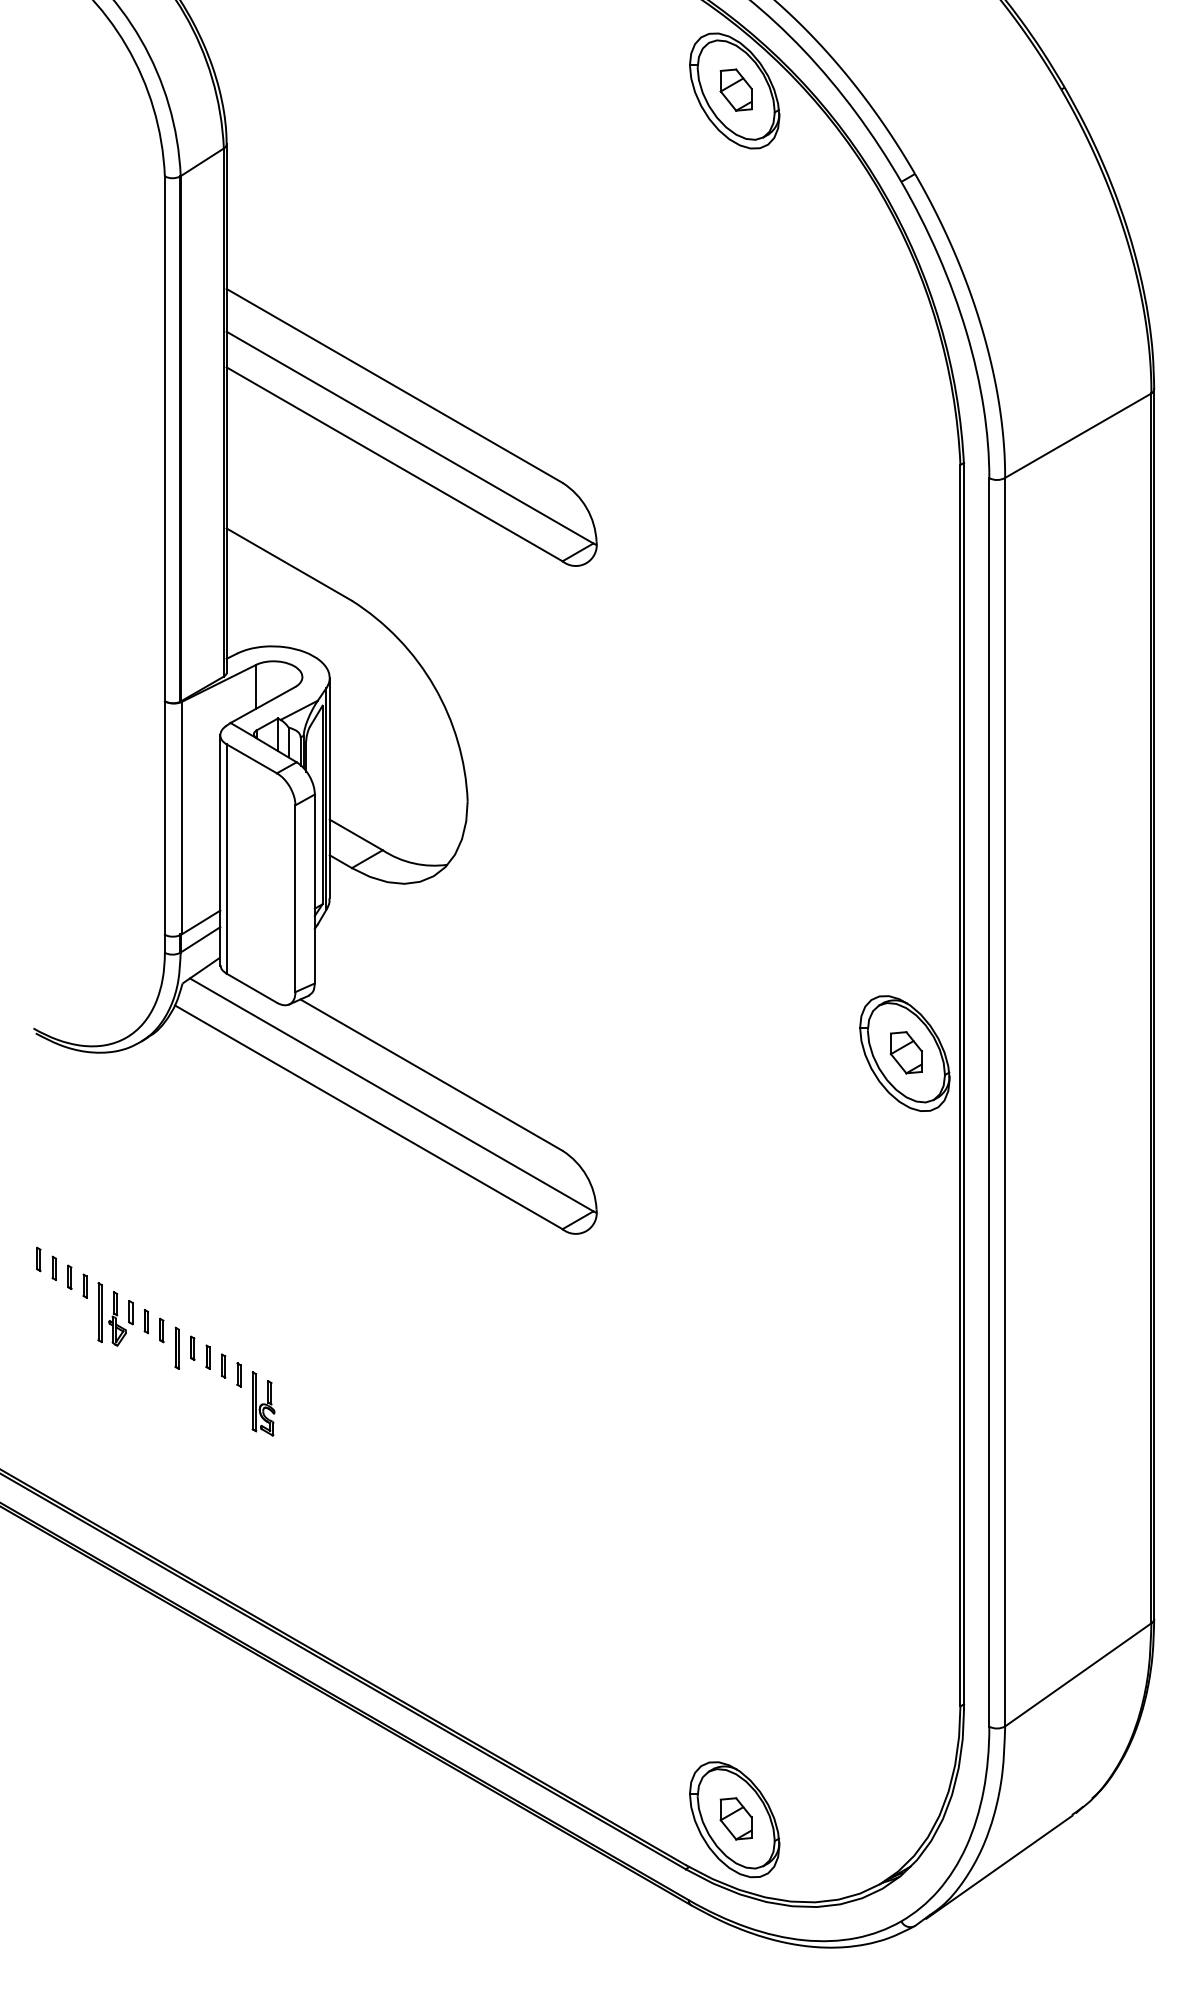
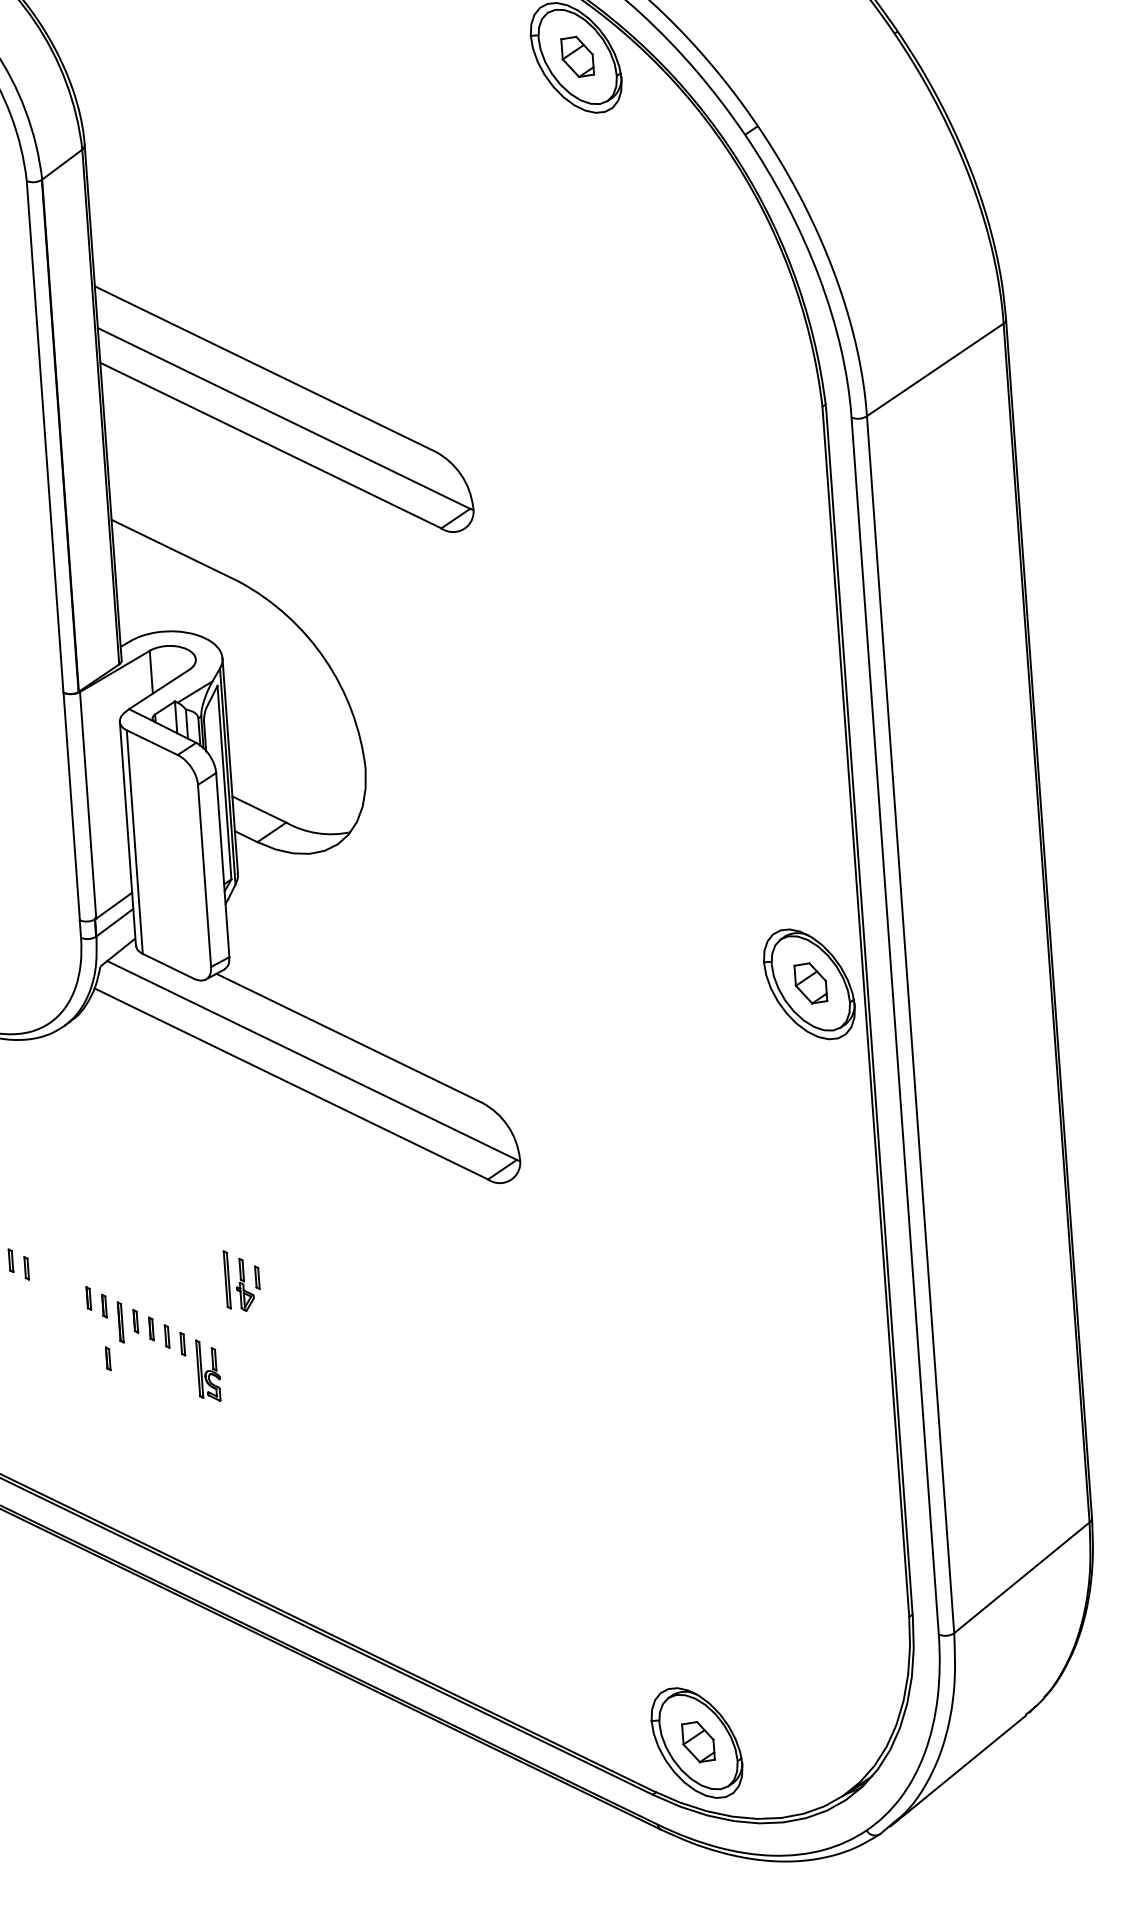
part: (115, 1314) -> (242, 1280), moved
part: (161, 1384) -> (107, 1358), added

